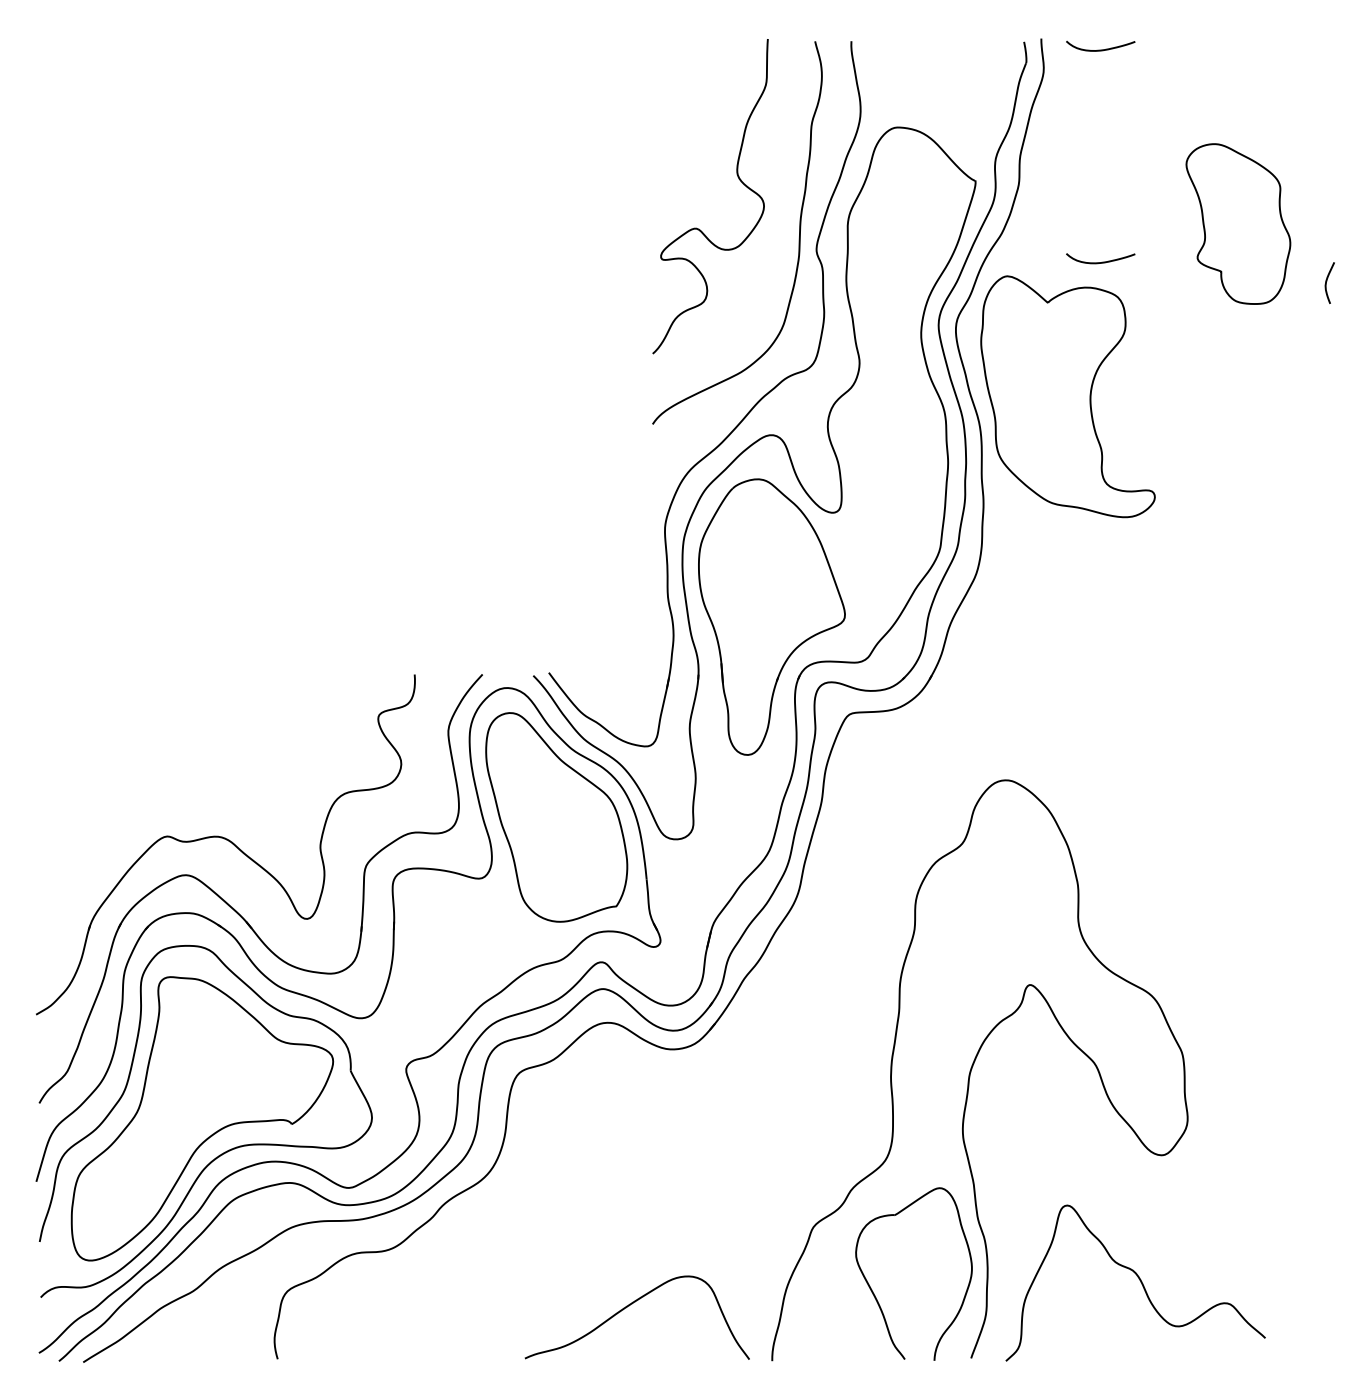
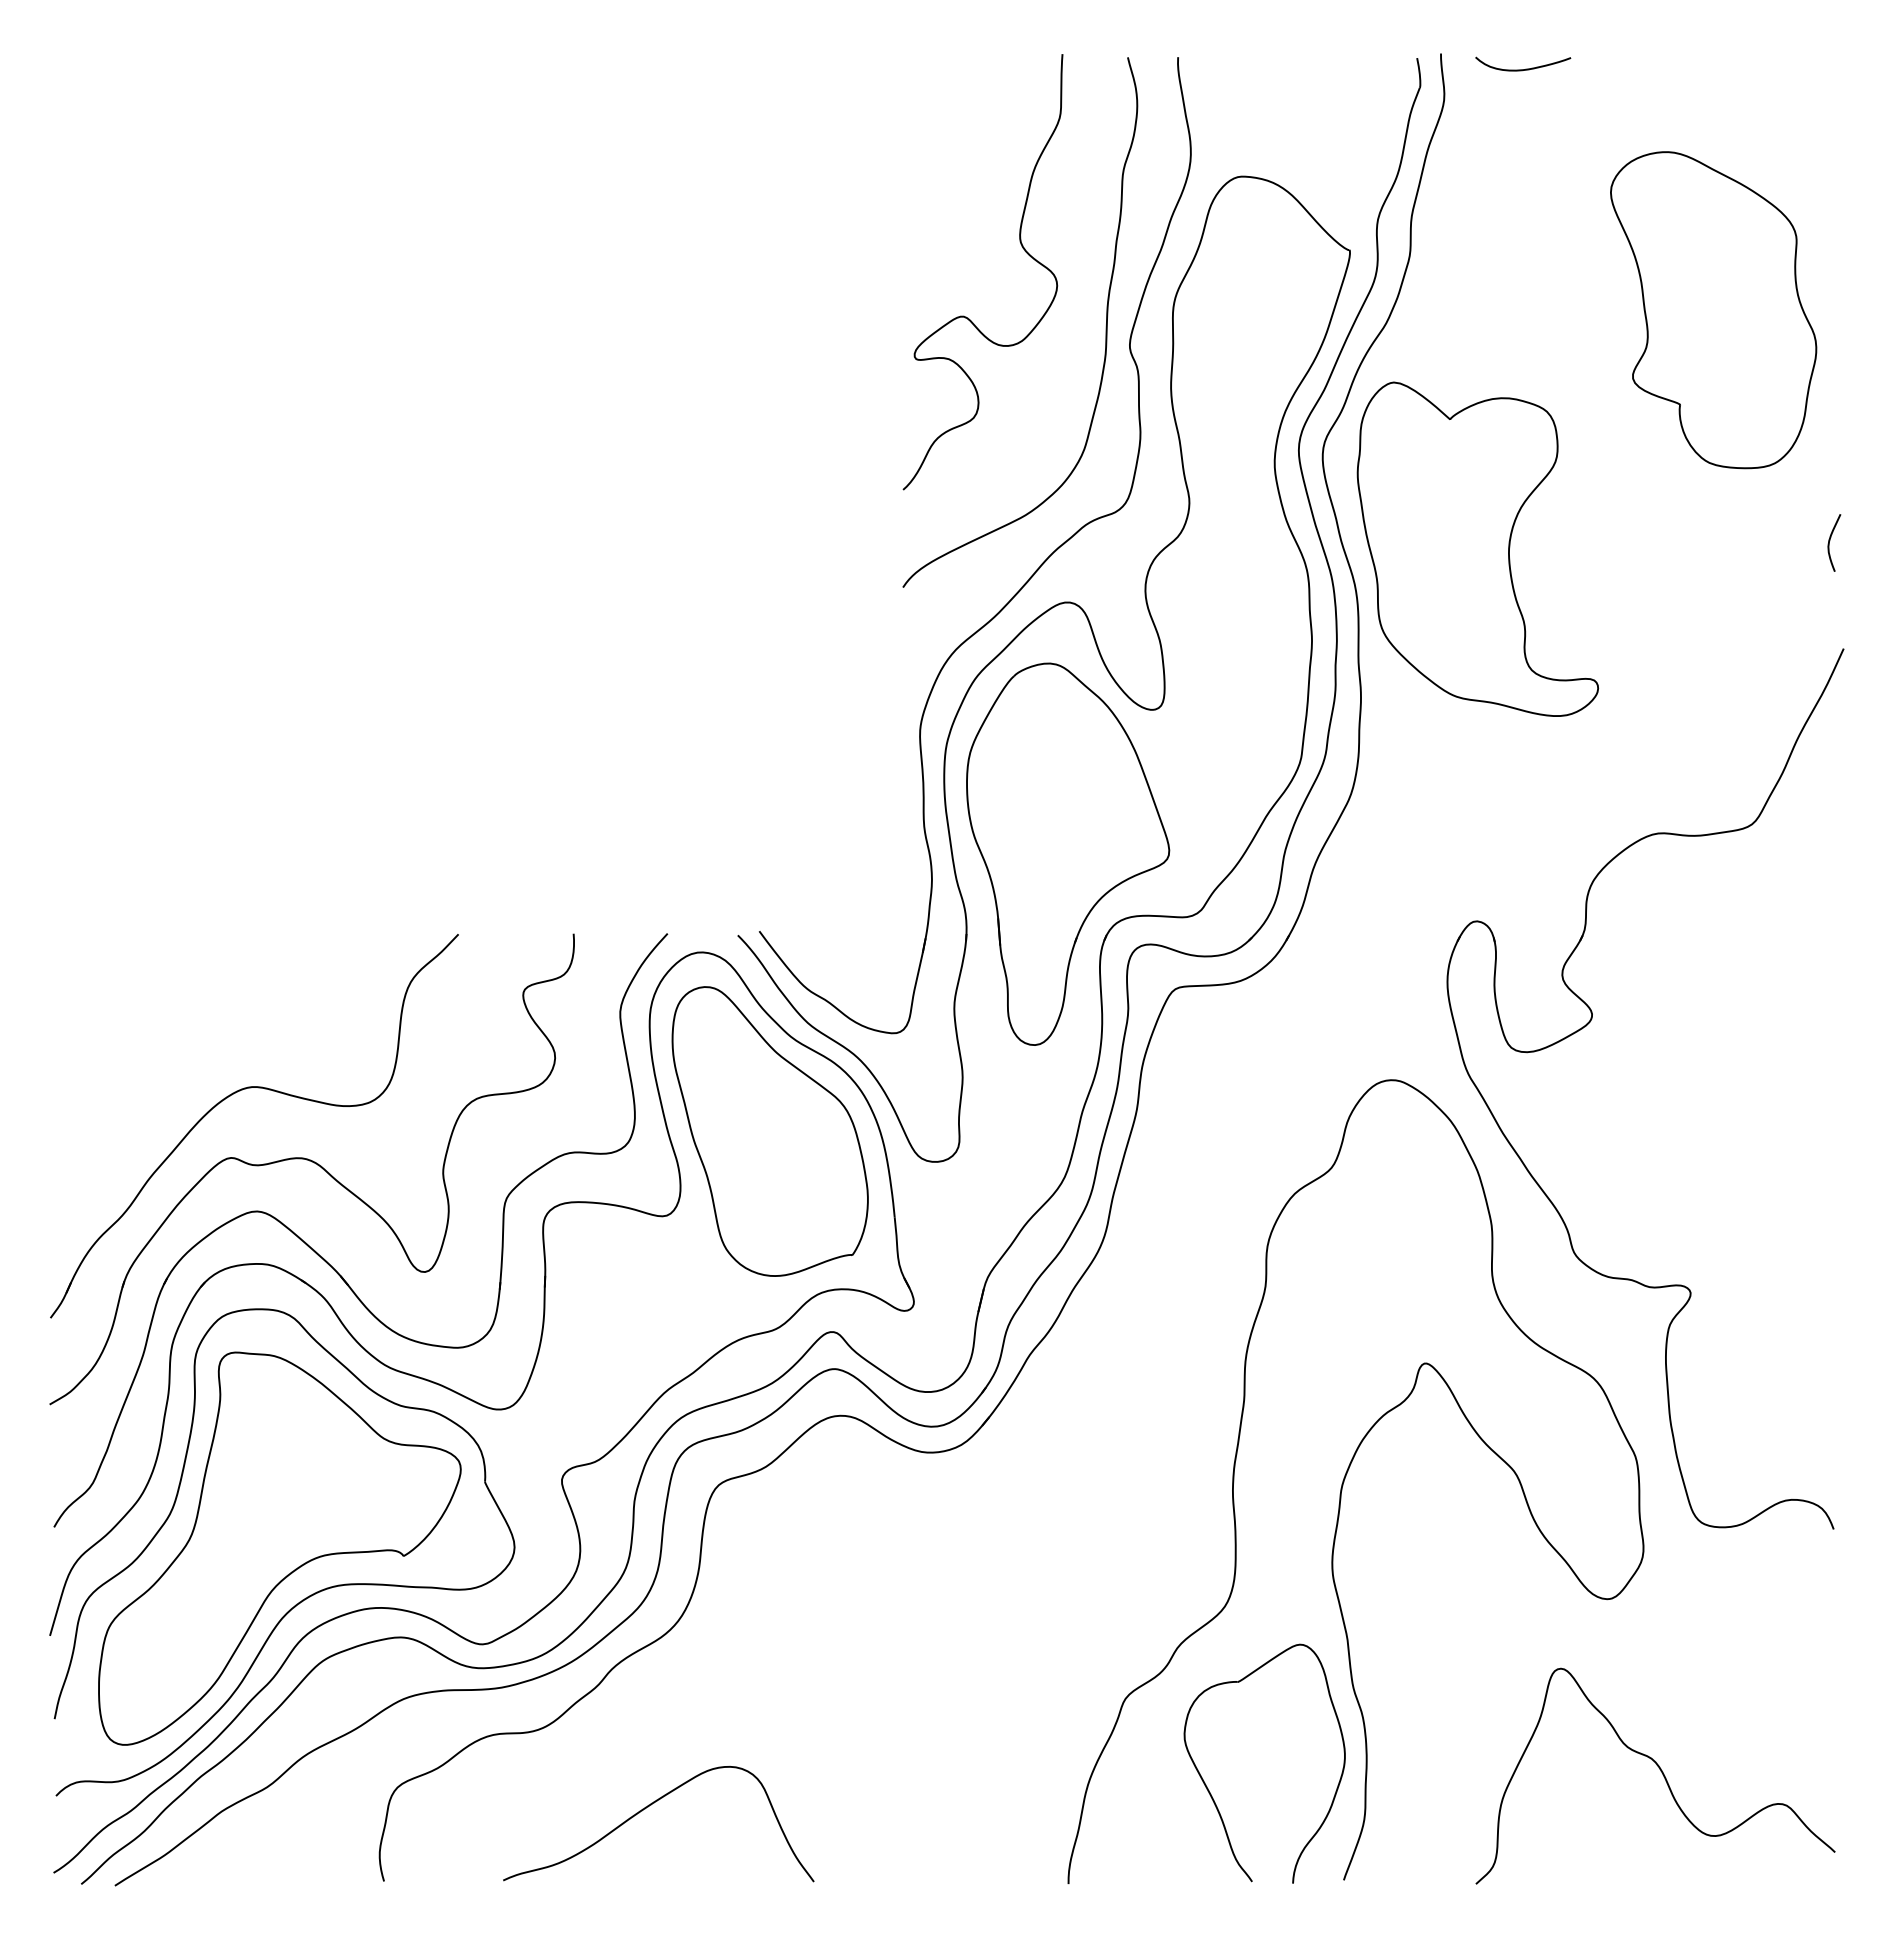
part: (1238, 224) -> (1713, 310), size x1.43
curve: (1102, 261) -> (1525, 362), removed
curve: (1327, 281) -> (1830, 540), moved
part: (1145, 742) -> (1585, 1027), added
part: (173, 788) -> (240, 1091), added
curve: (1139, 1279) -> (1660, 1771), moved
curve: (629, 1305) -> (648, 1807), moved

